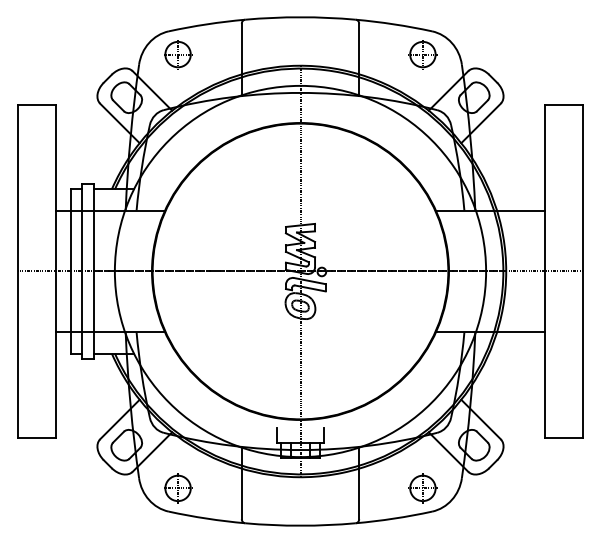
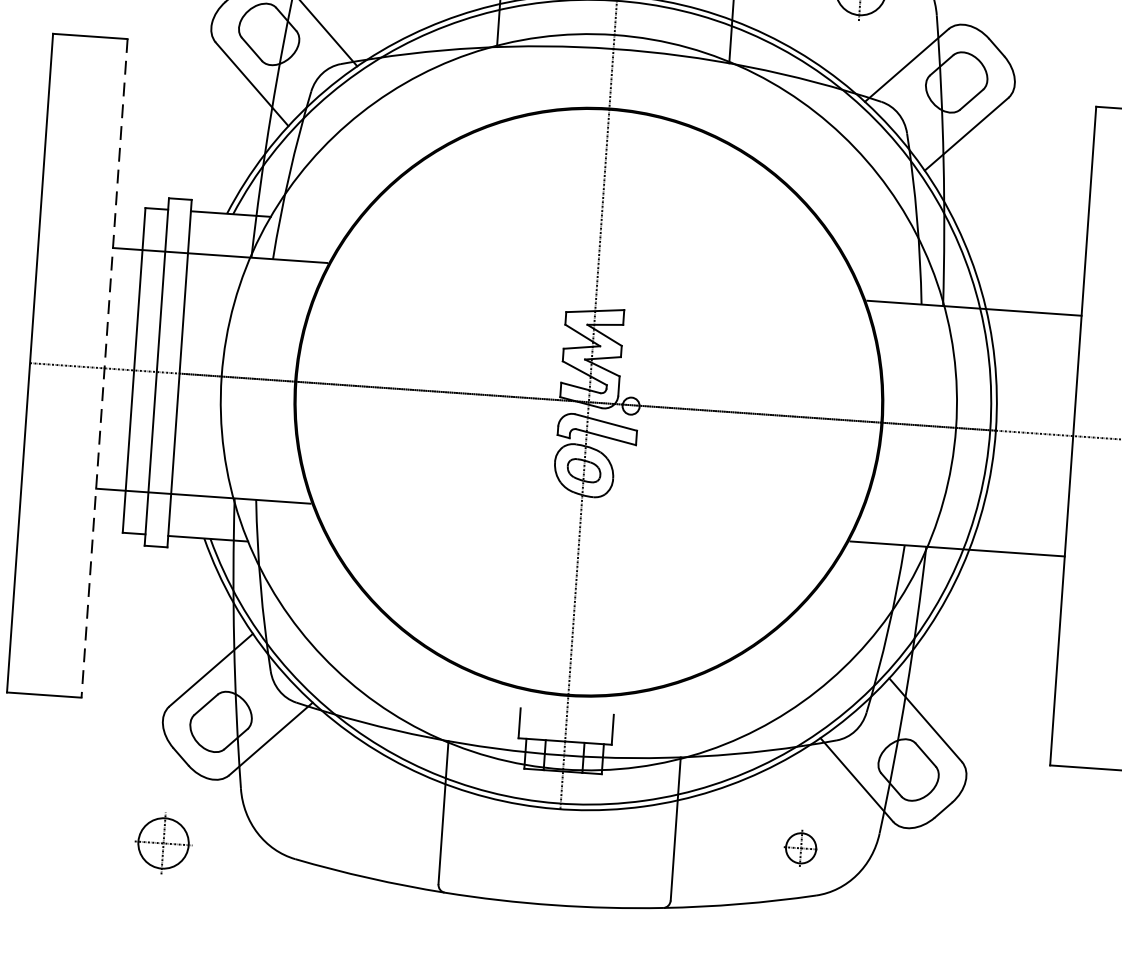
line: (55, 271) -> (104, 368), solid -> dashed
part: (178, 488) -> (164, 843), moved
part: (422, 488) -> (800, 848), size x0.6

